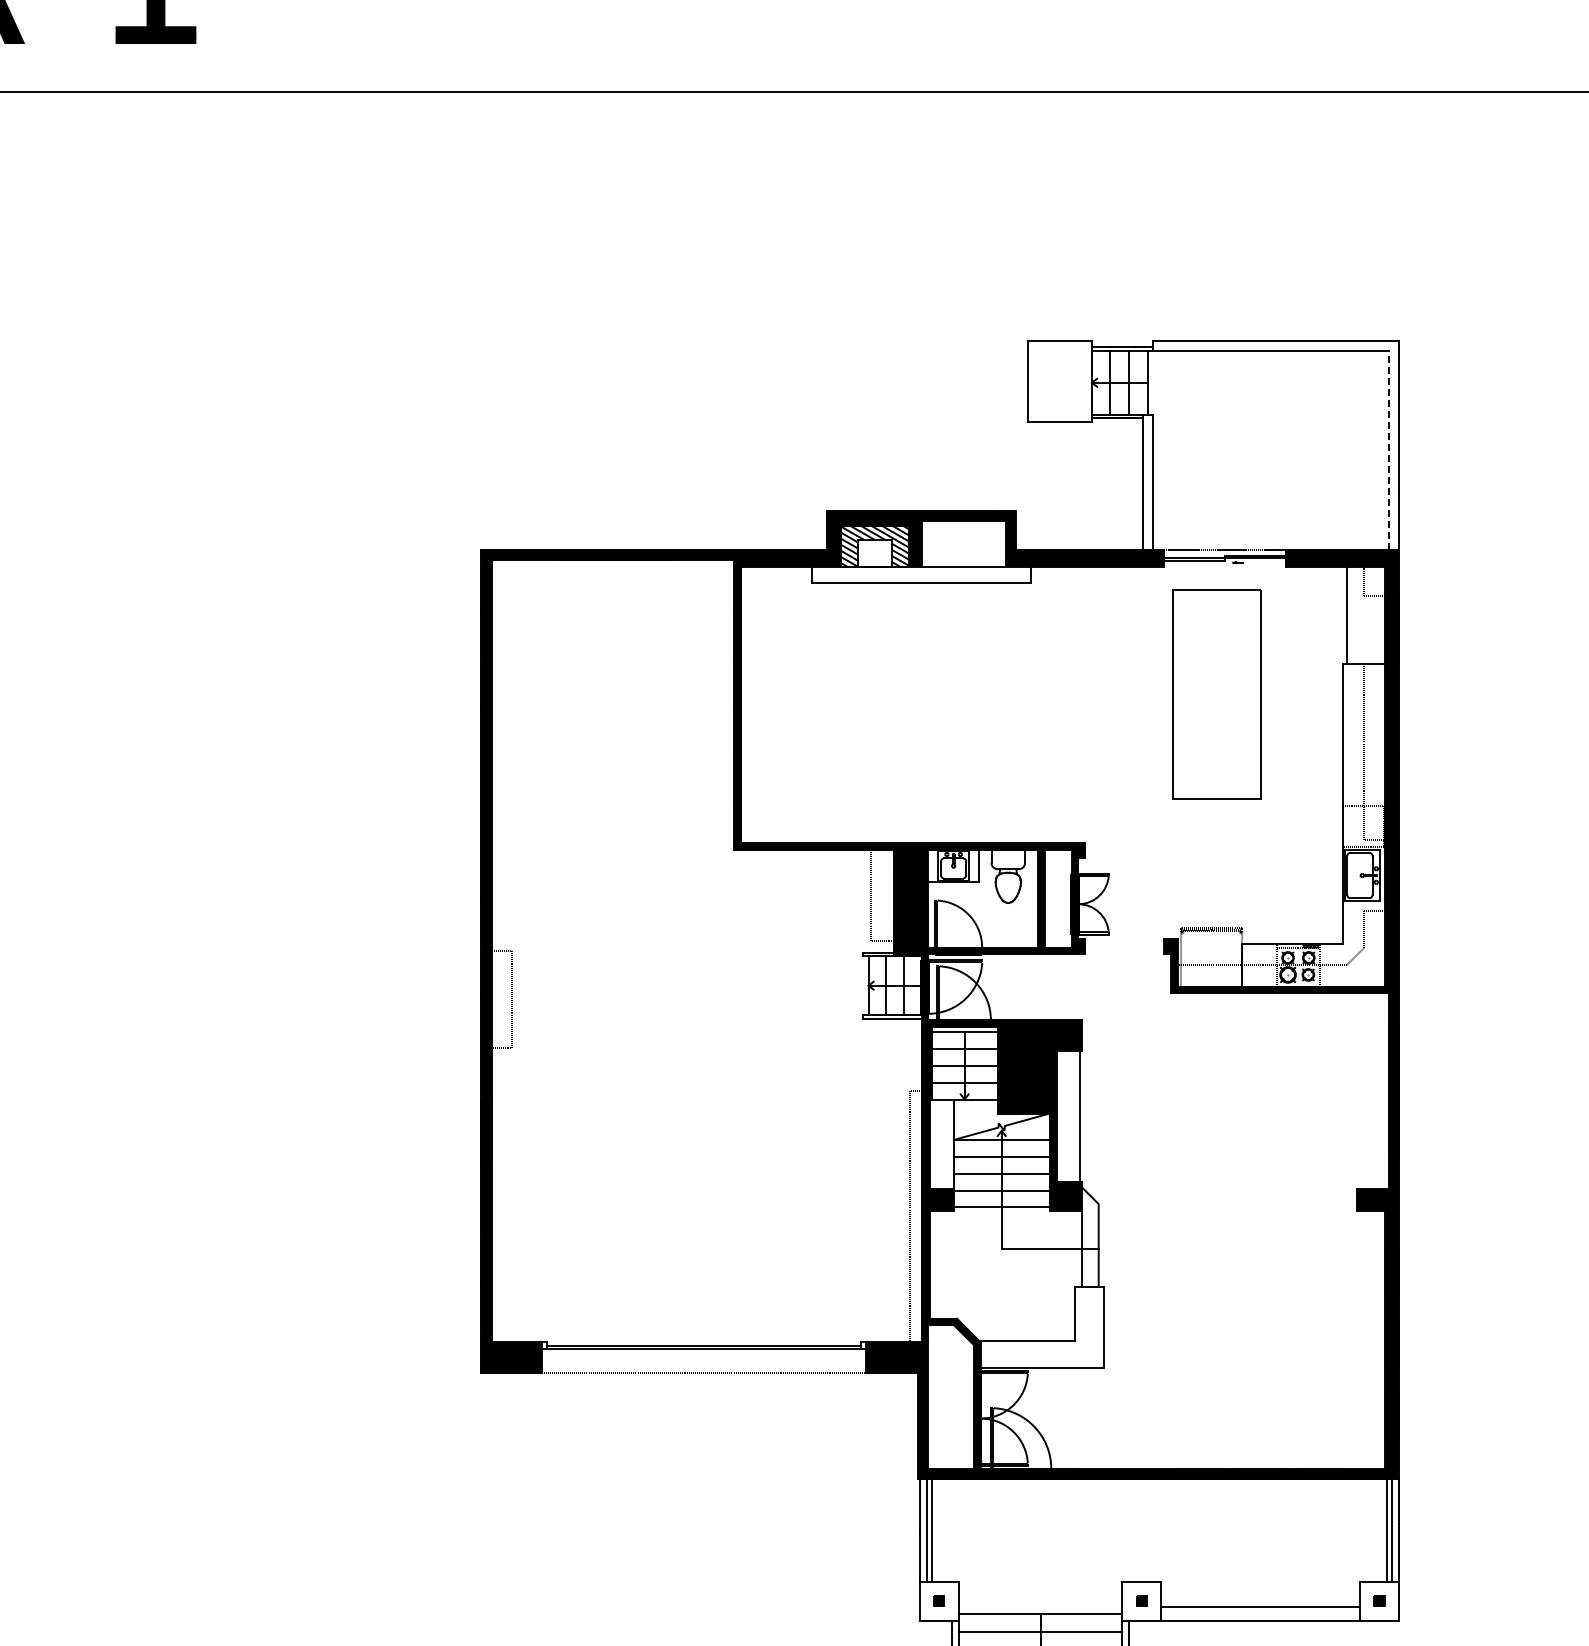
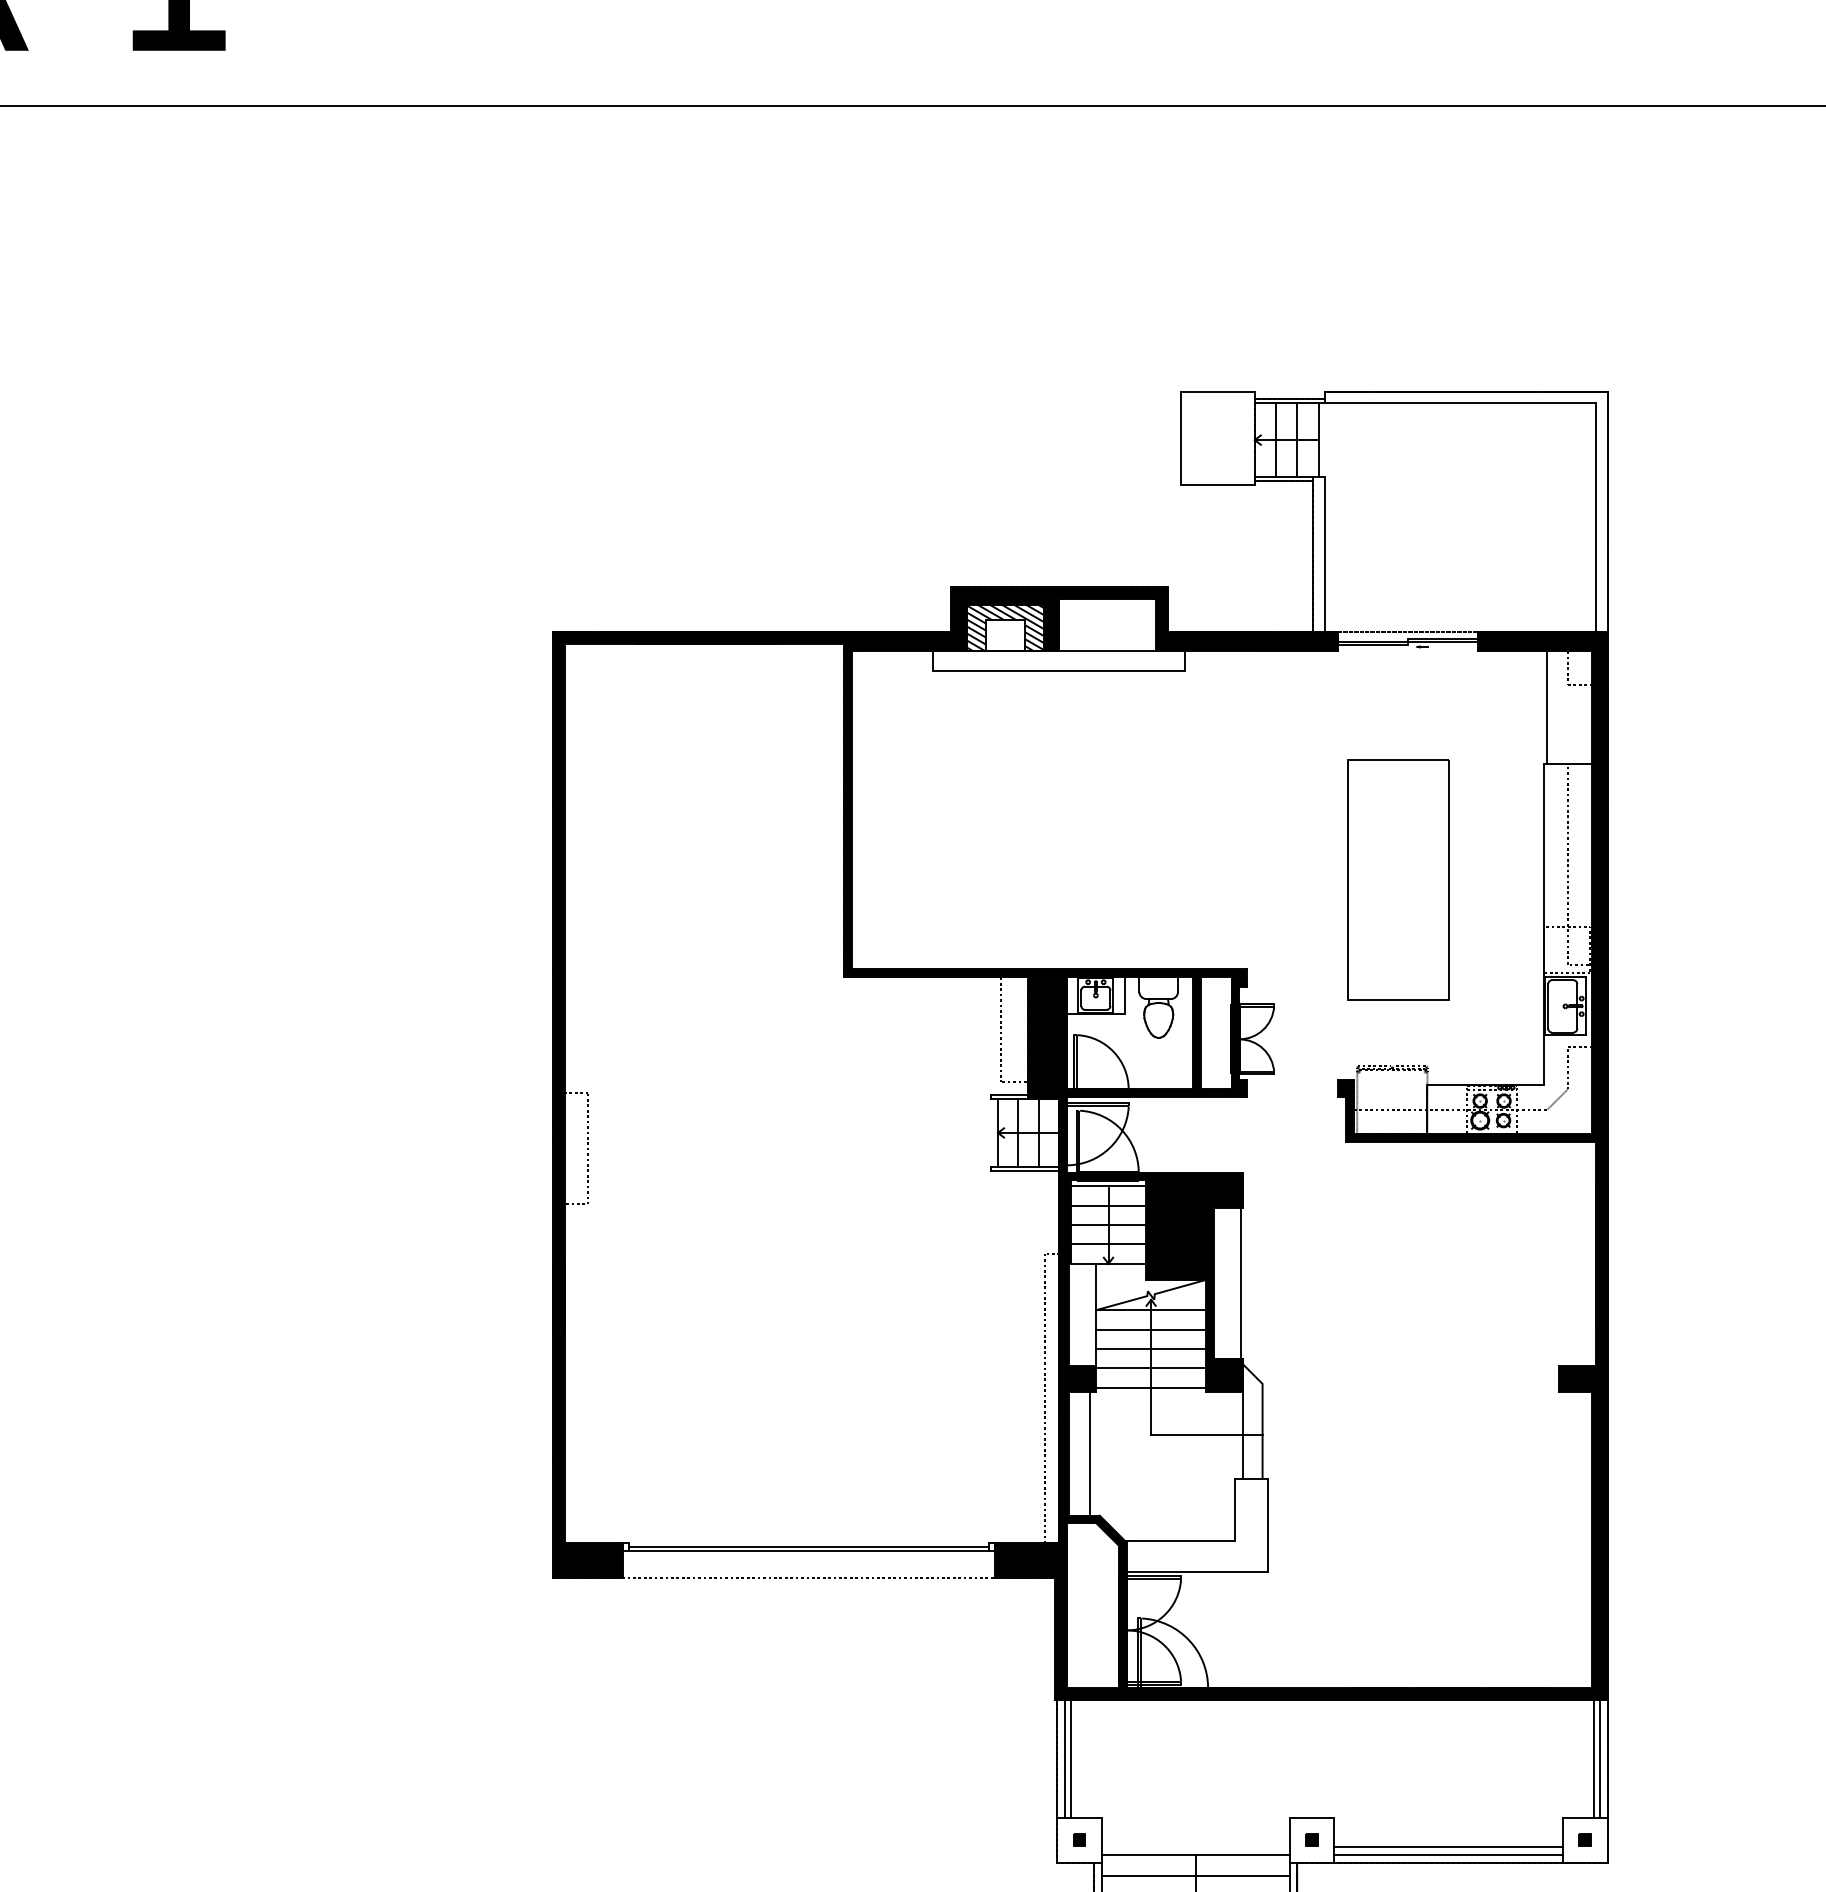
line: (1388, 449) -> (1595, 516), dashed -> solid
part: (1216, 694) -> (1397, 879), moved
line: (948, 1264) -> (1089, 1453), added
line: (1260, 1613) -> (1448, 1854), added

